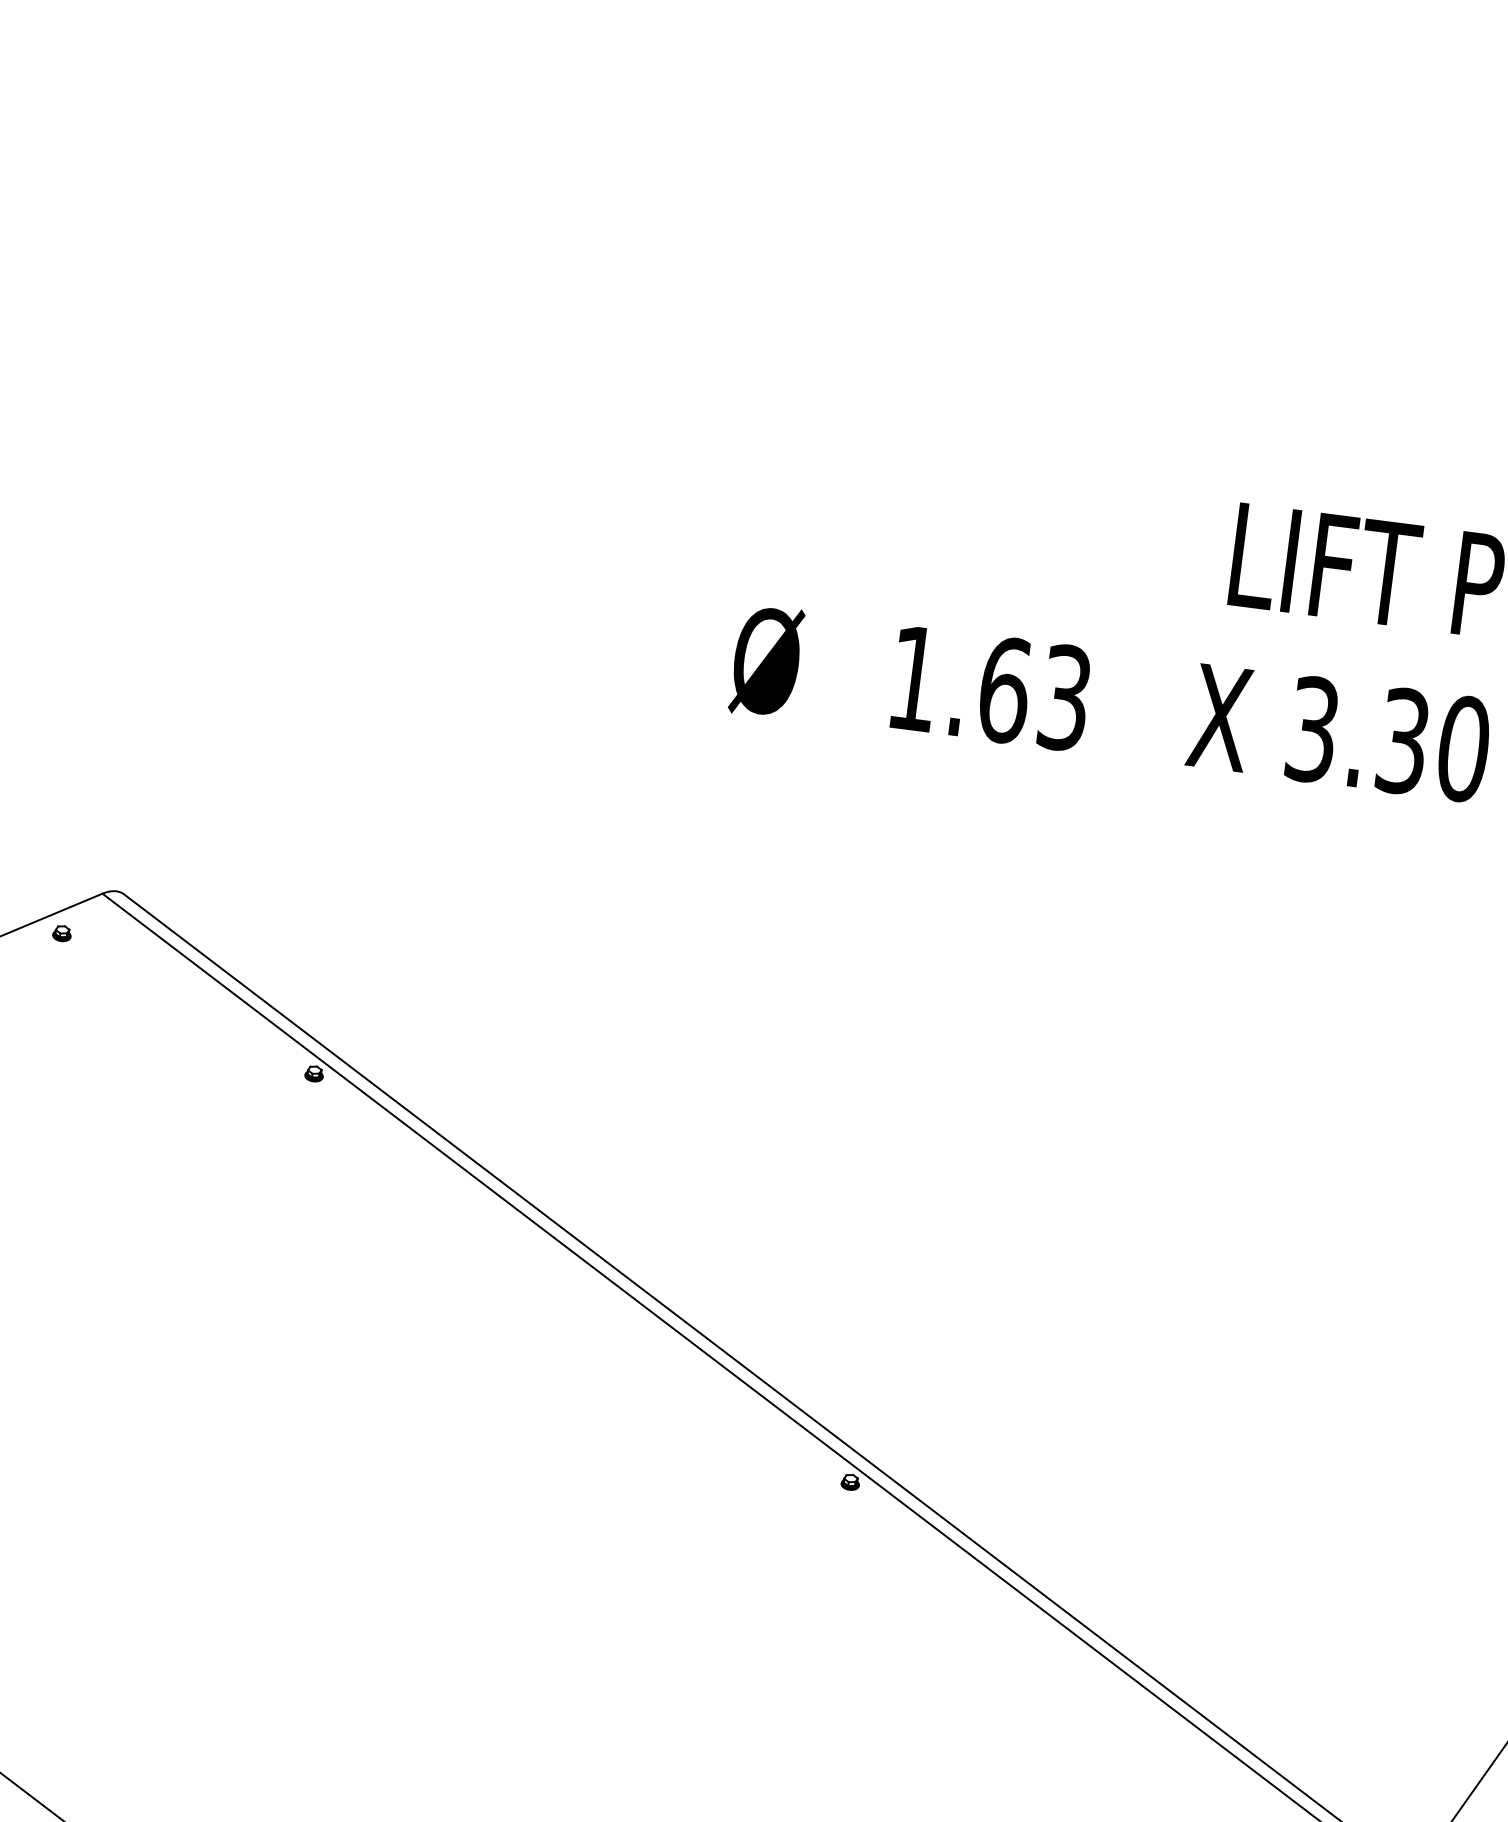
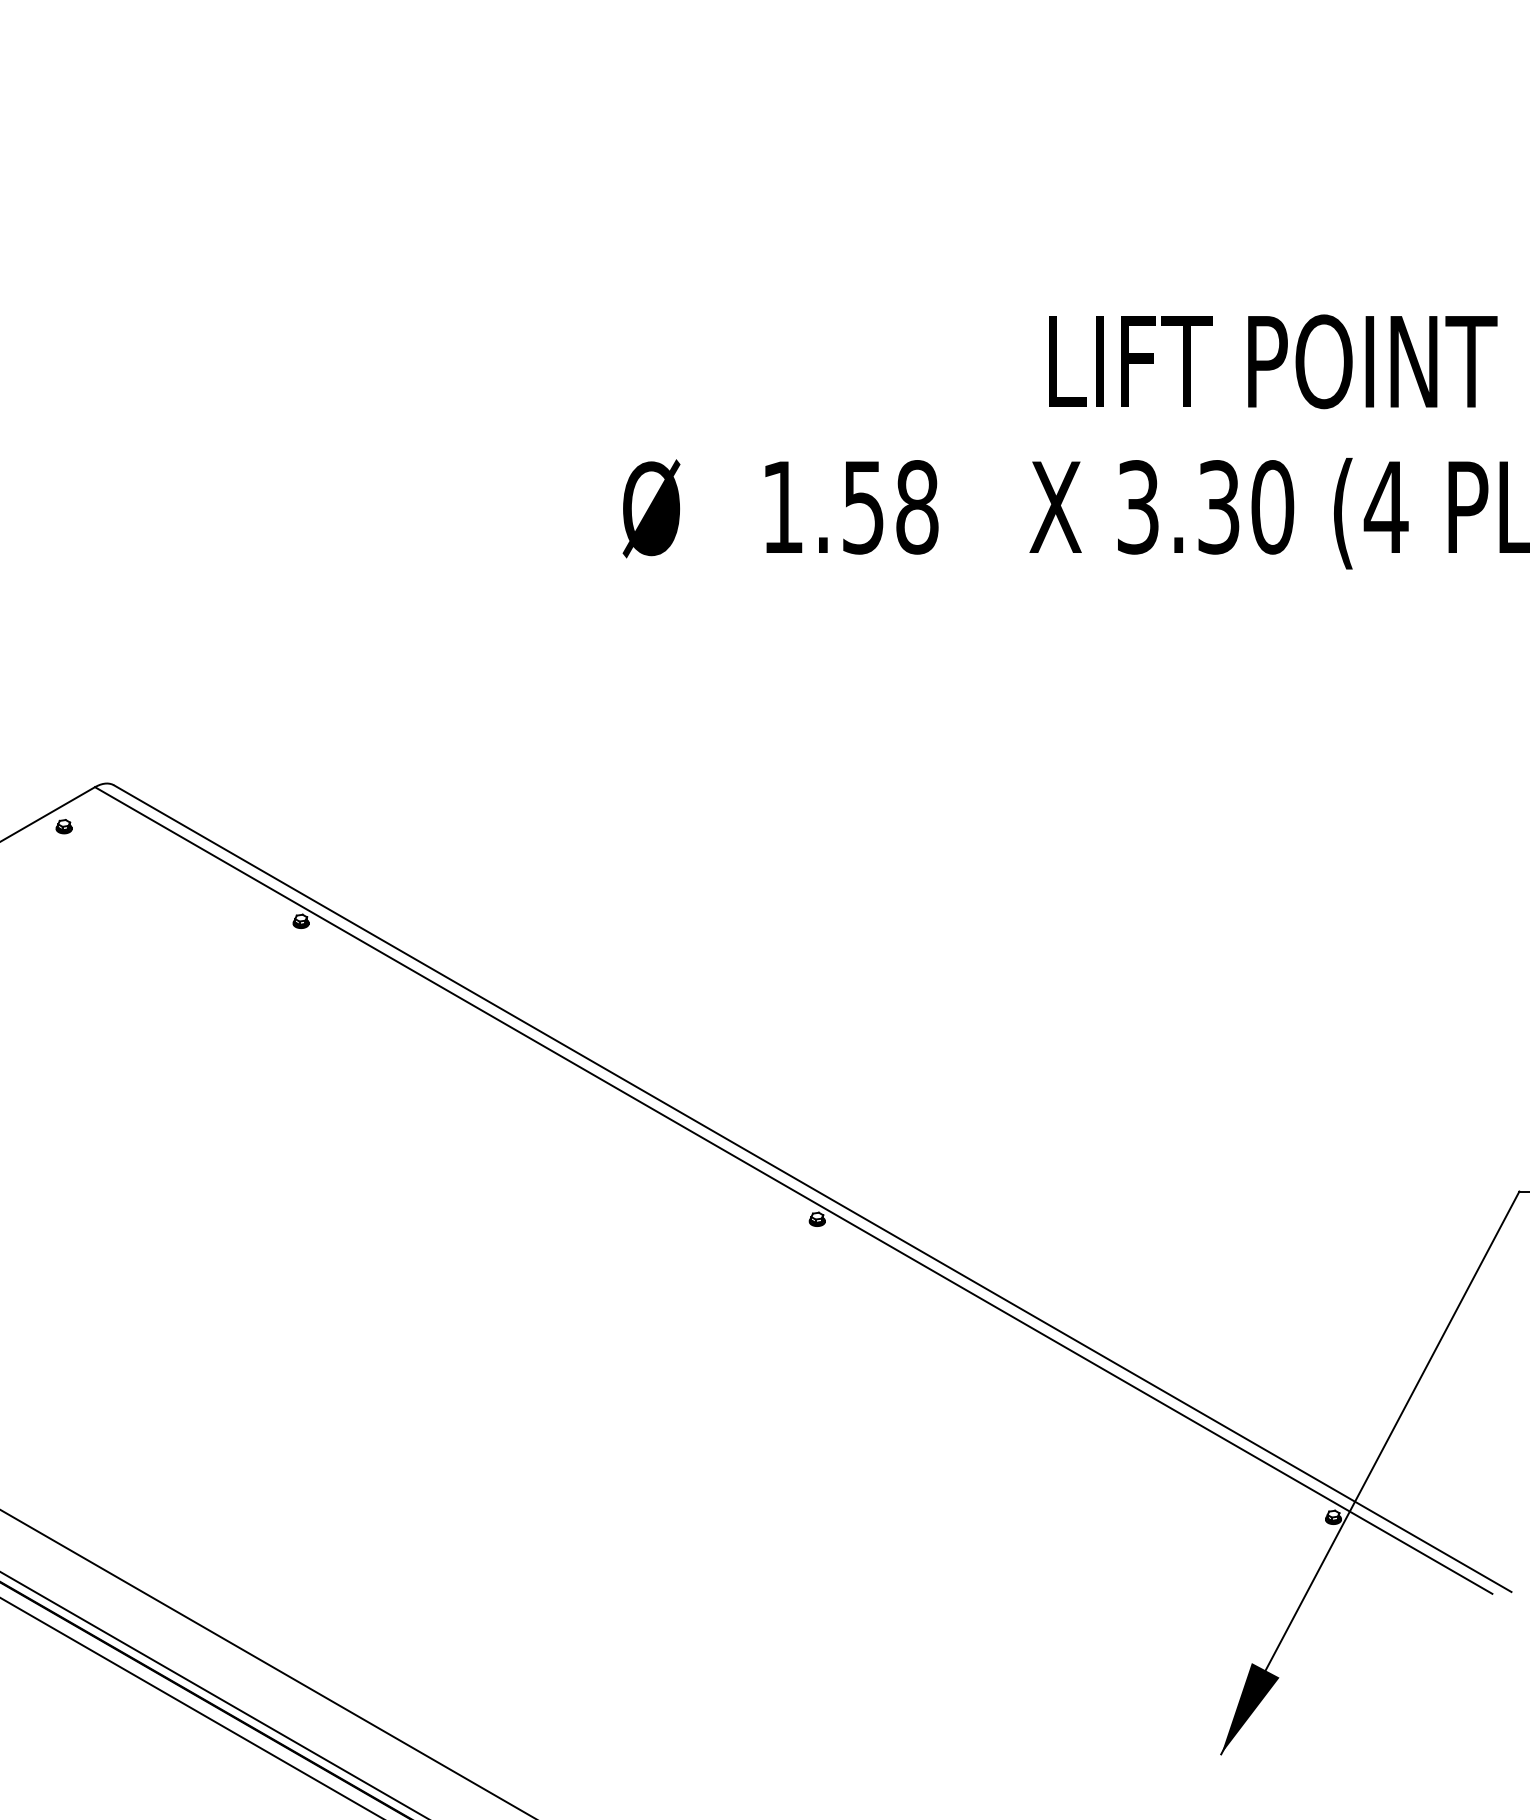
text: (1034, 694) -> (890, 507), 1.63 -> 1.58

